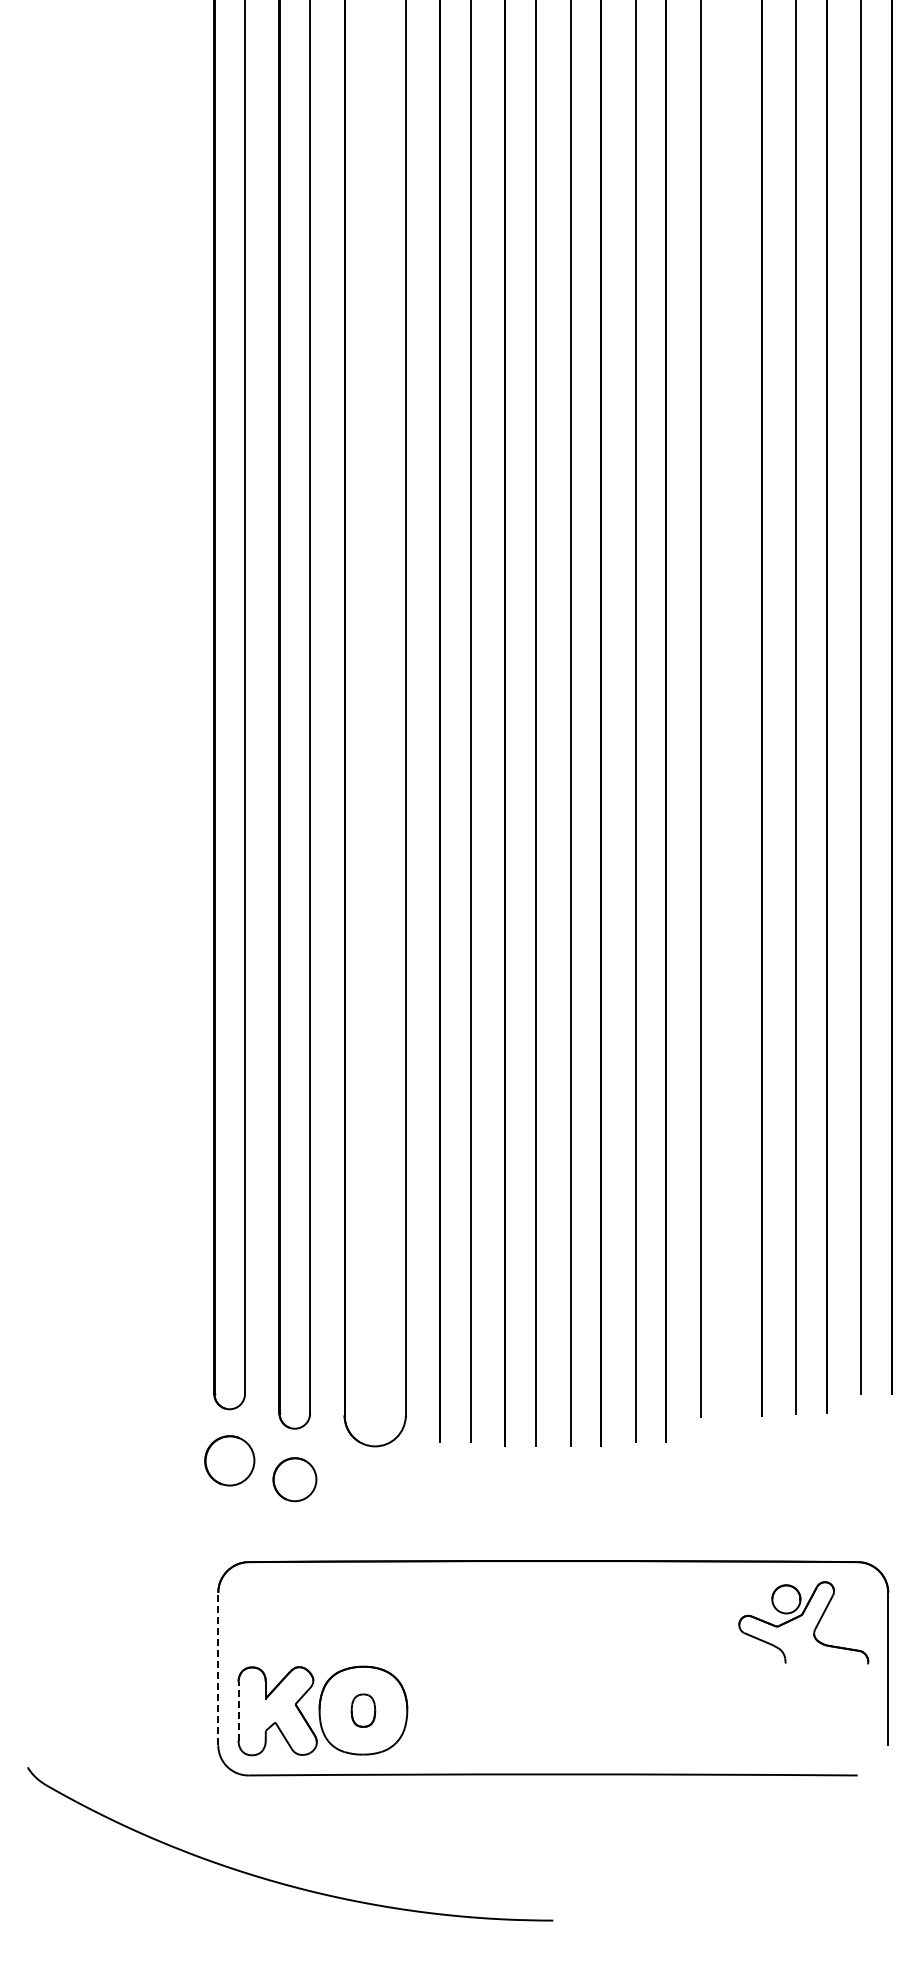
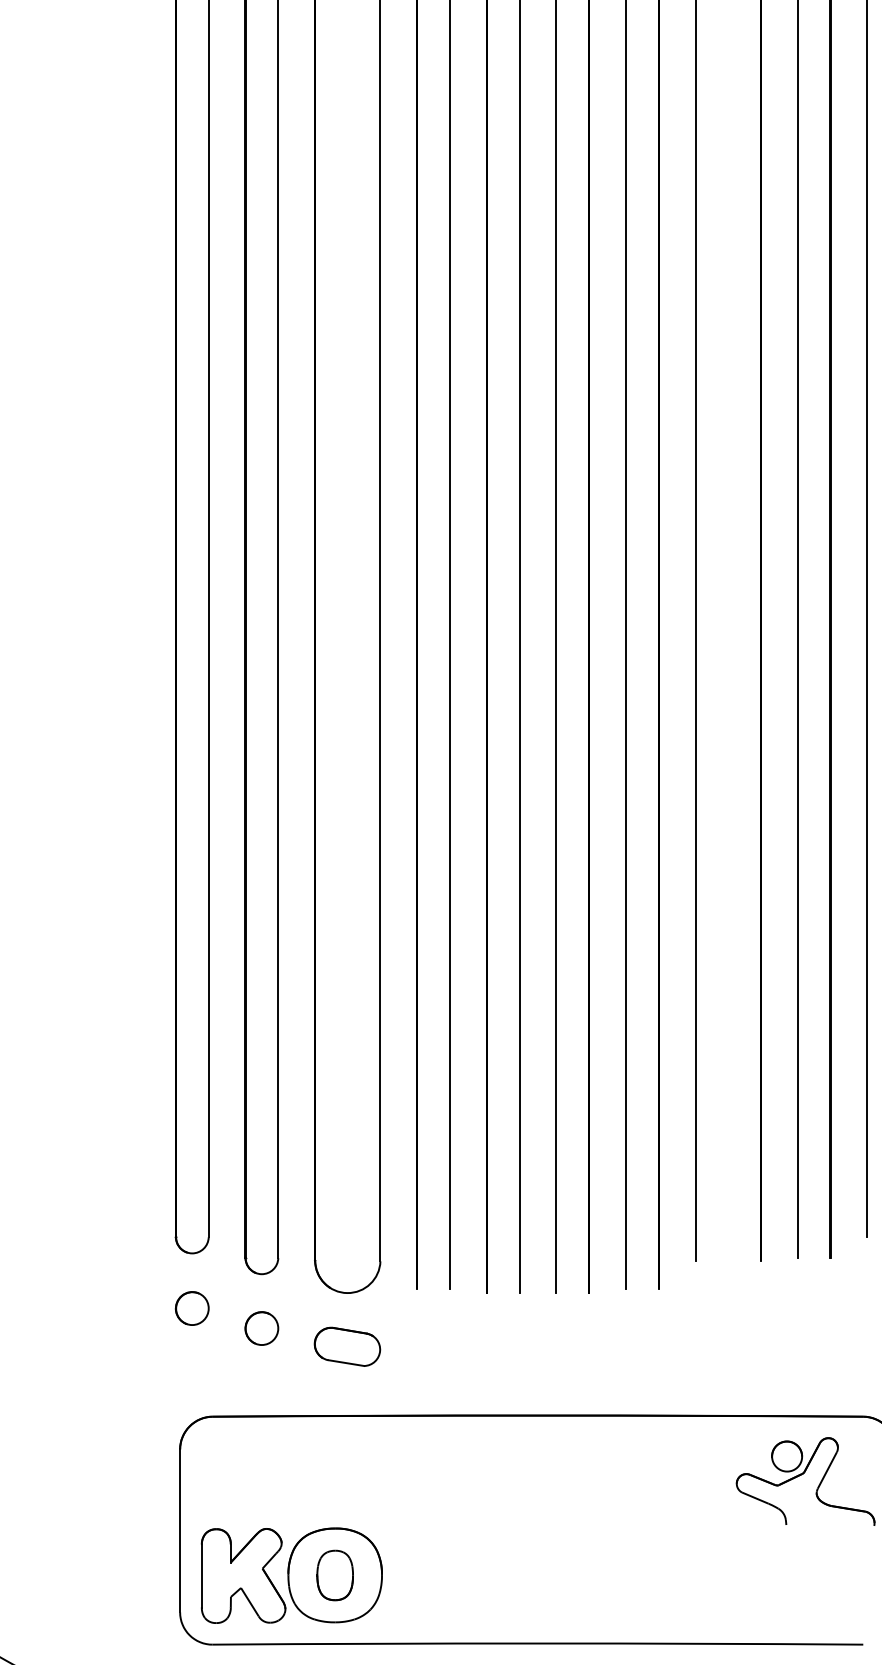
part: (229, 1460) -> (192, 1308), size x0.62
part: (294, 1479) -> (261, 1328), size x0.71
part: (374, 1496) -> (347, 1346), added
line: (218, 1668) -> (180, 1530), dashed -> solid
part: (363, 1710) -> (335, 1575), size x1.43
line: (238, 1711) -> (201, 1576), dashed -> solid

